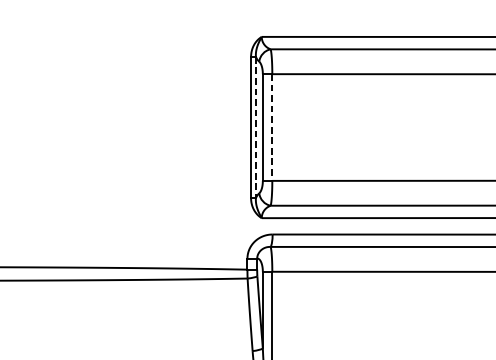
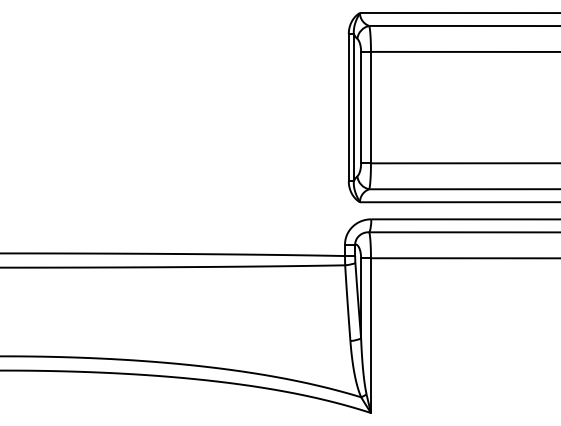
line: (255, 127) -> (353, 107), dashed -> solid
line: (271, 127) -> (370, 107), dashed -> solid

